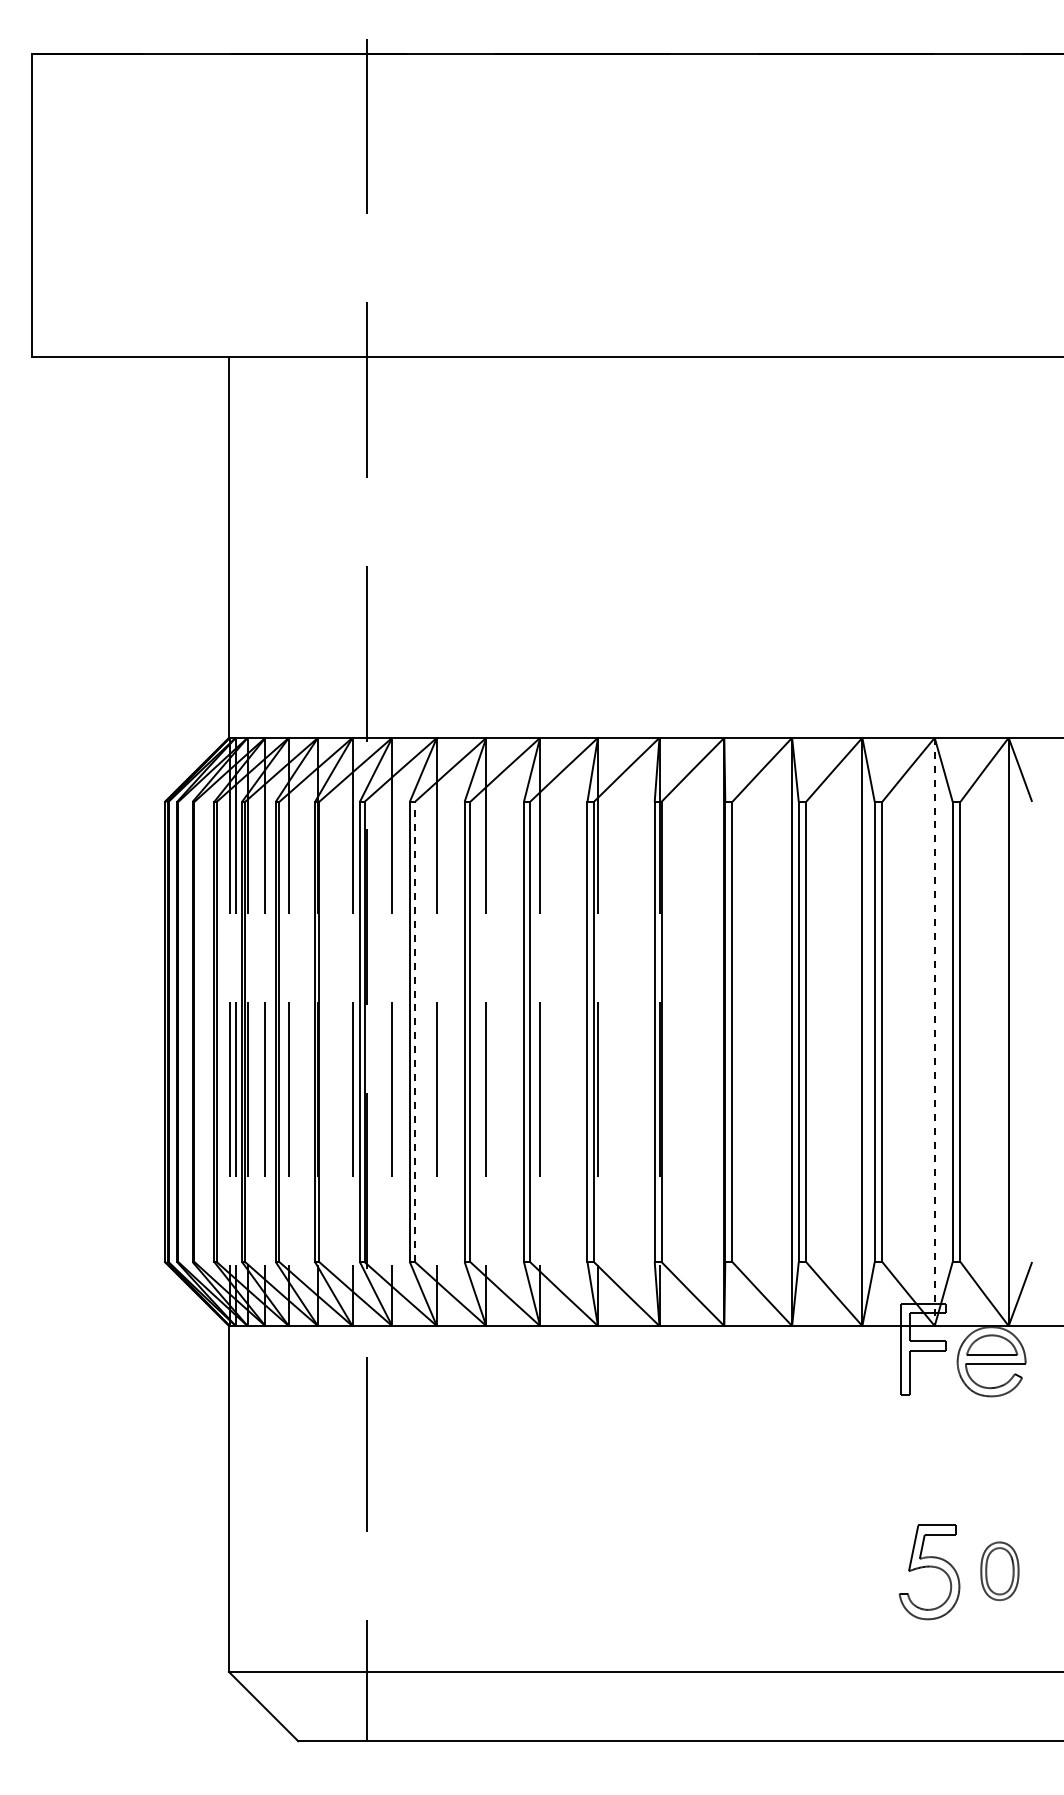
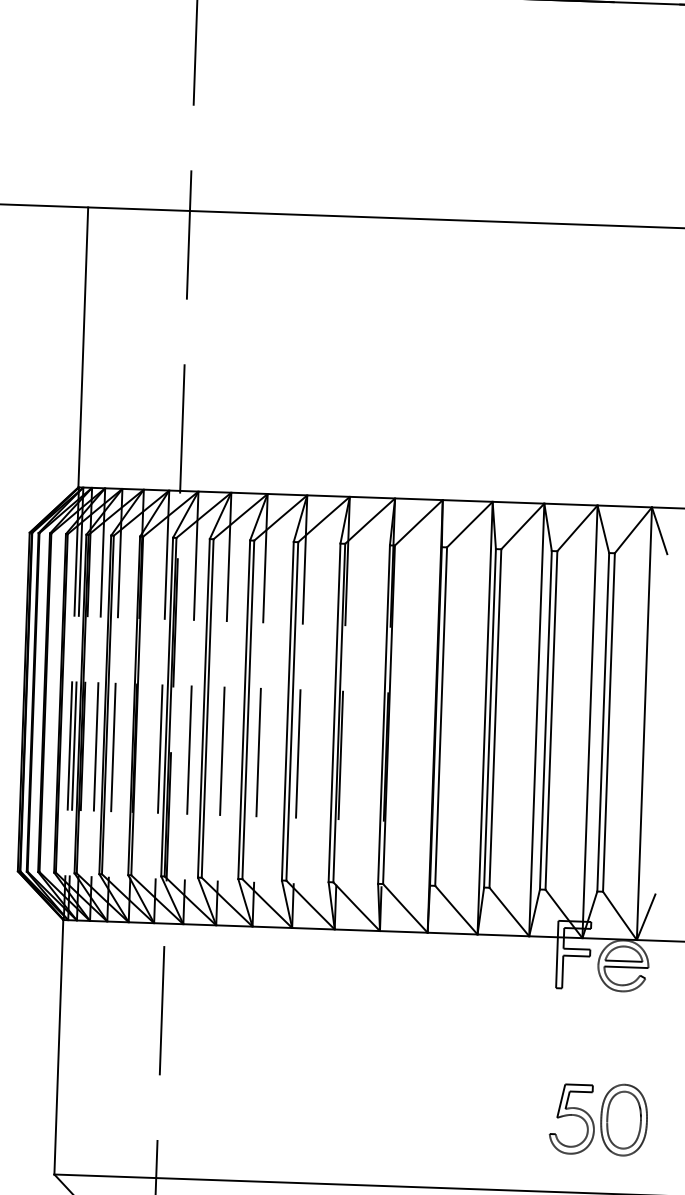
line: (414, 1031) -> (207, 708), dashed -> solid
line: (934, 1032) -> (589, 722), dashed -> solid
part: (999, 1571) -> (623, 1120), size x1.67

